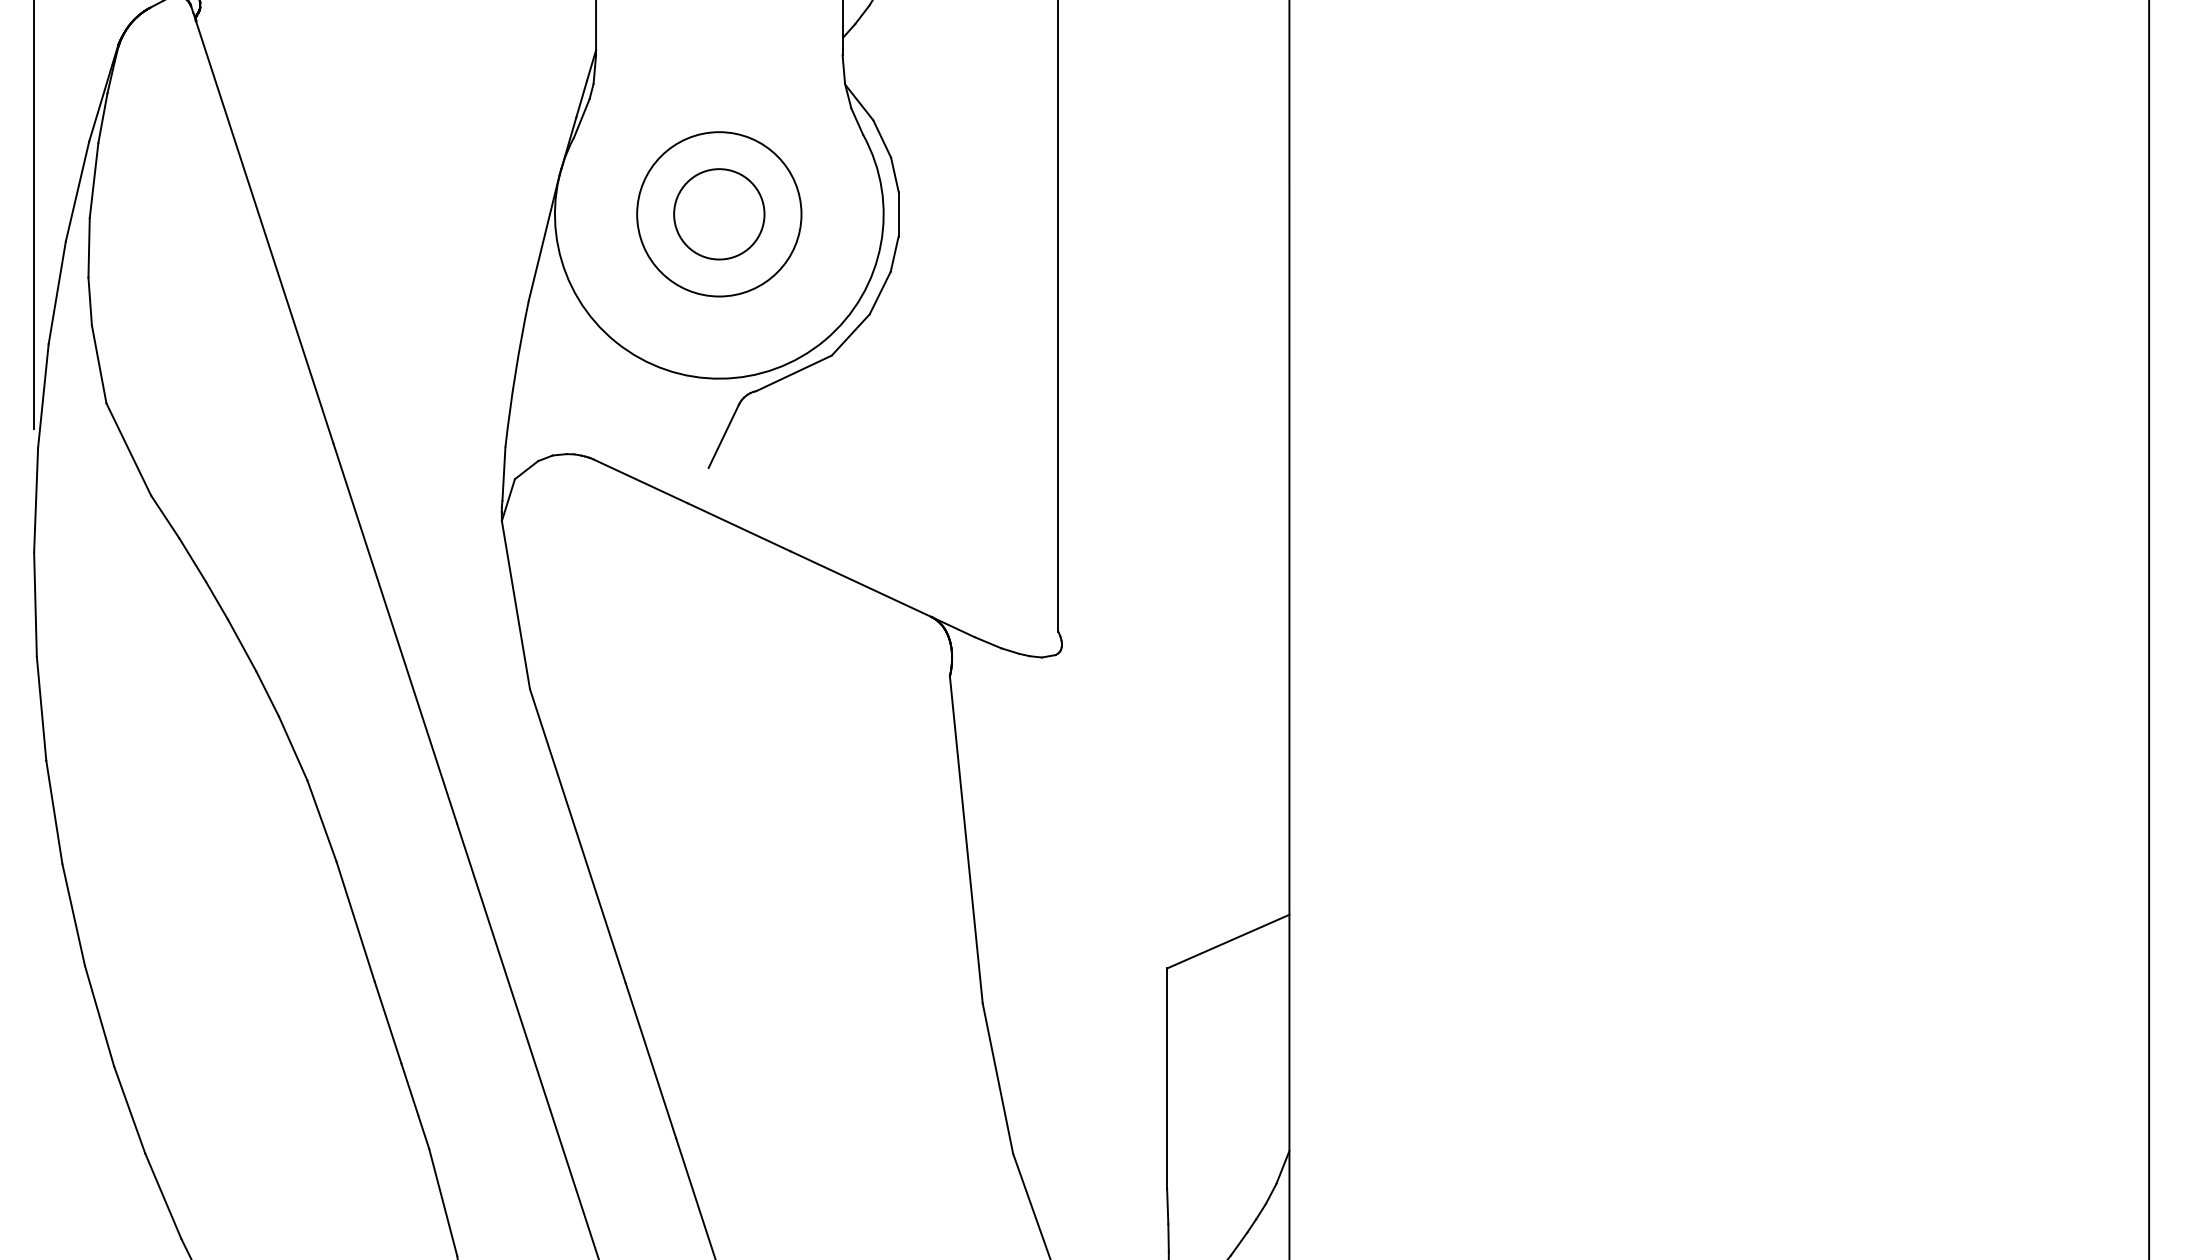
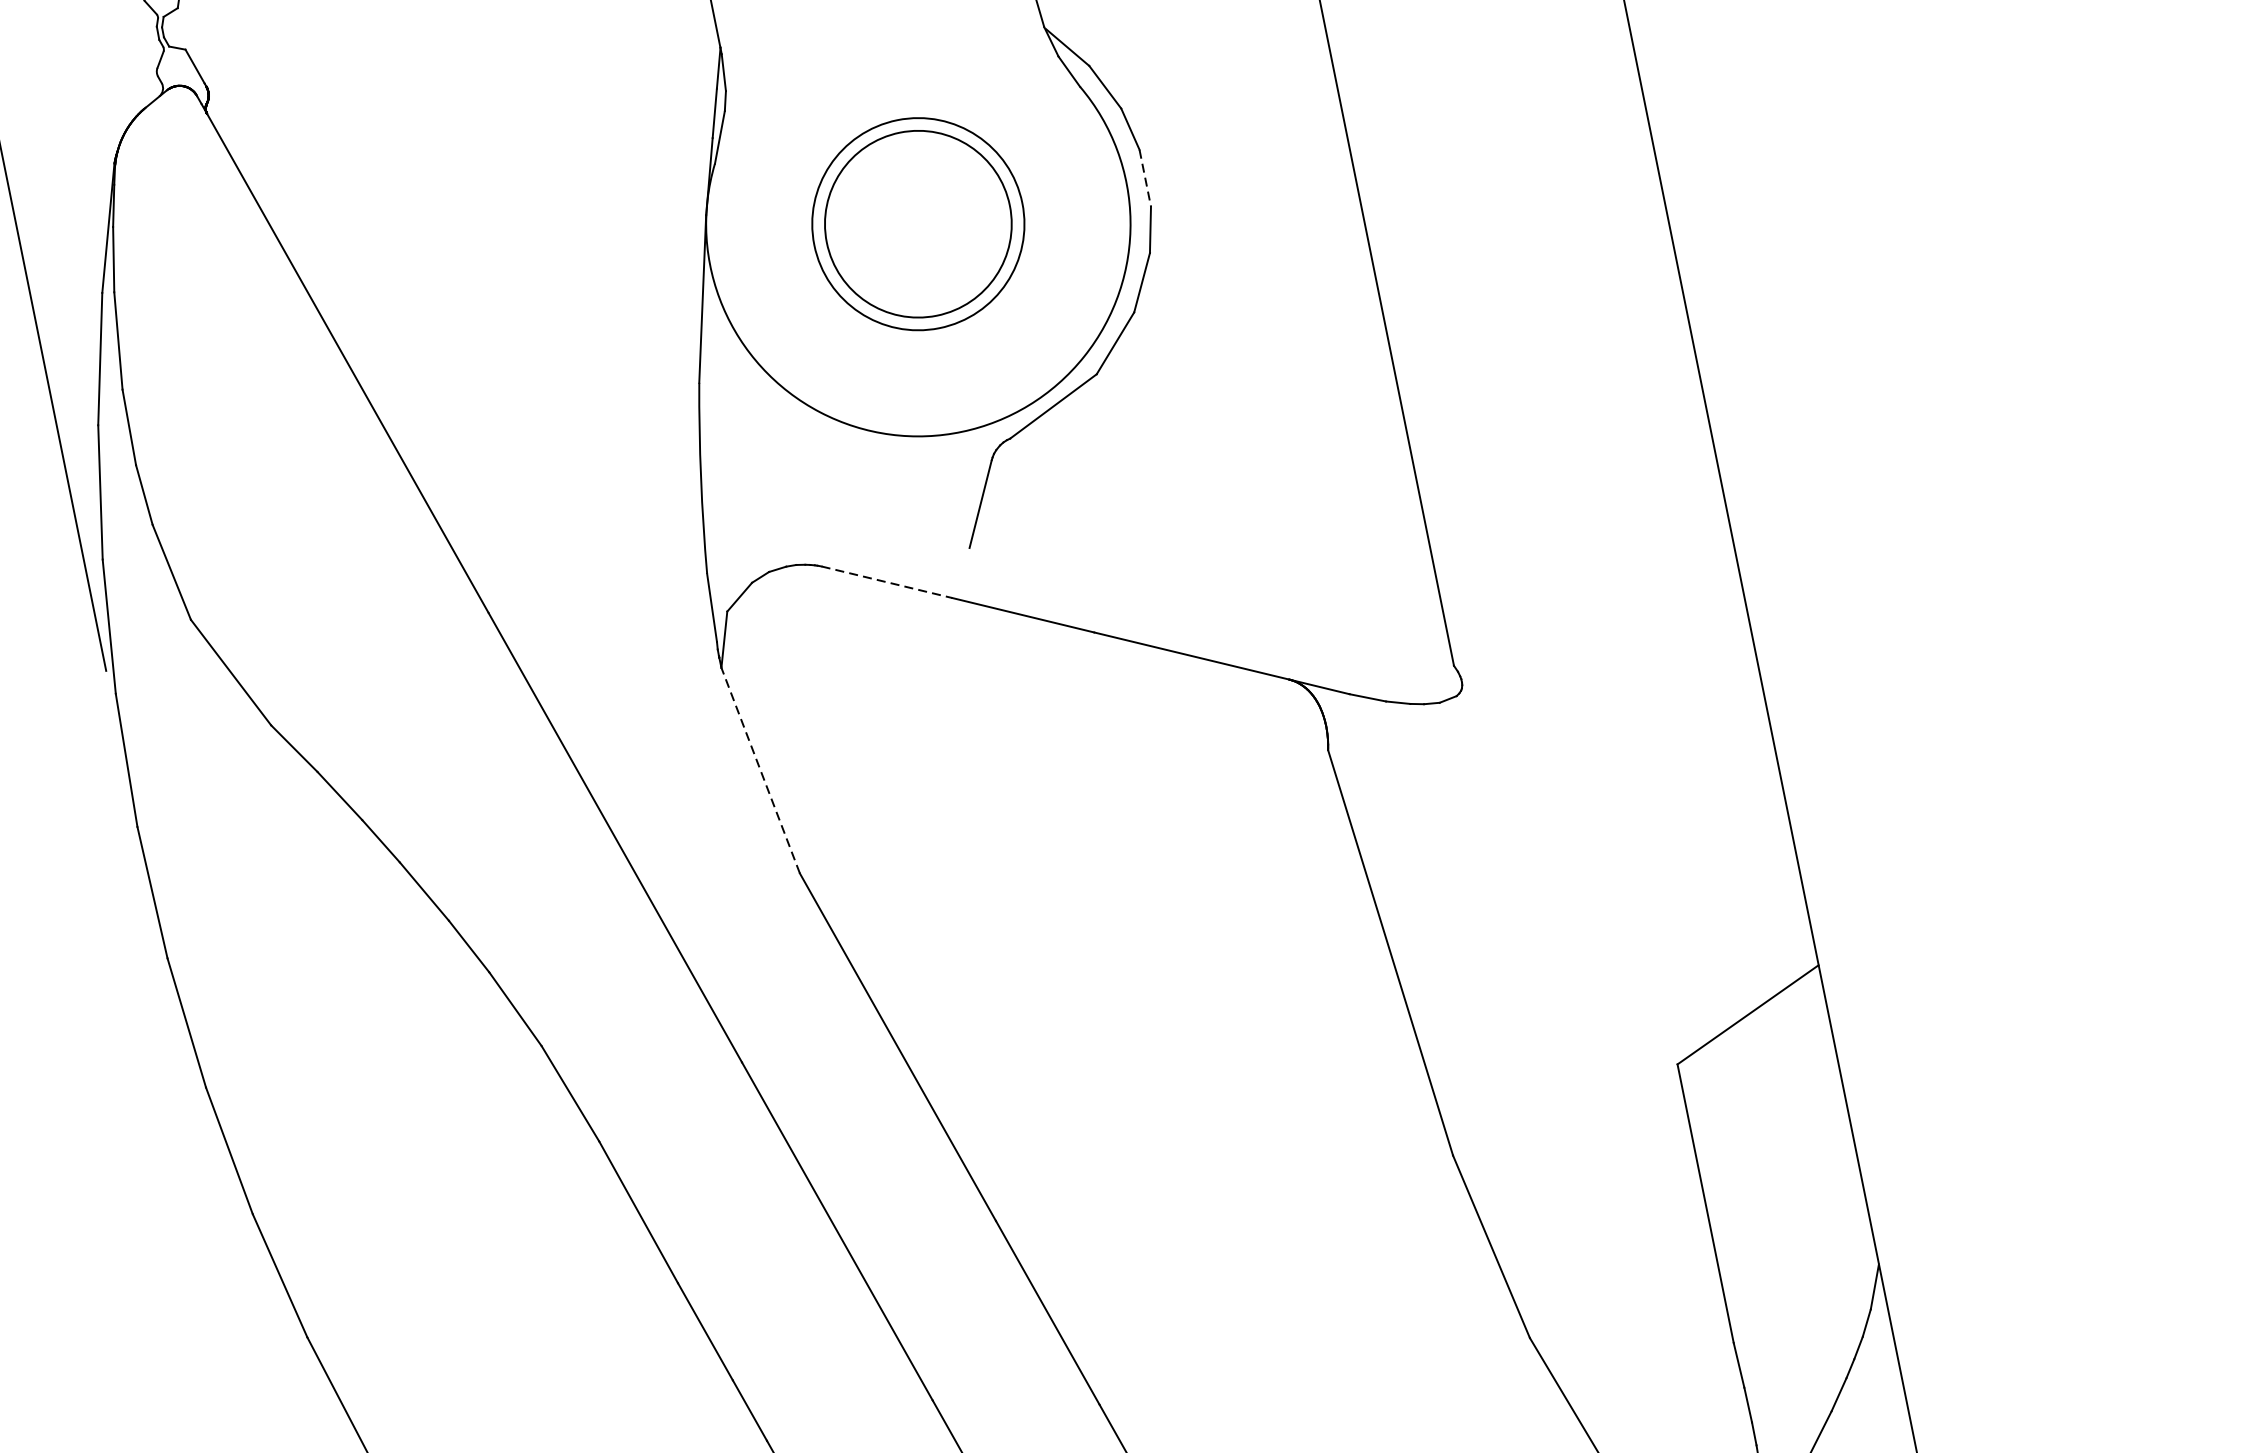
circle: (719, 214) -> (918, 224), size x1.6
line: (898, 214) -> (1145, 178), solid -> dashed
line: (641, 481) -> (888, 582), solid -> dashed
line: (515, 604) -> (759, 770), solid -> dashed

